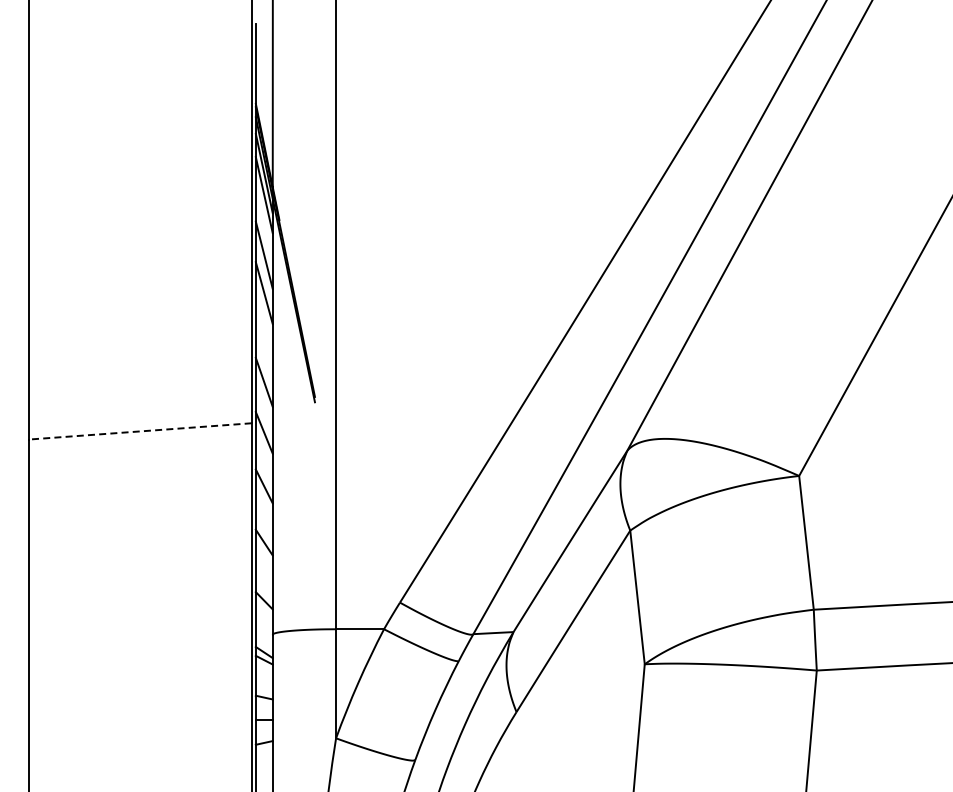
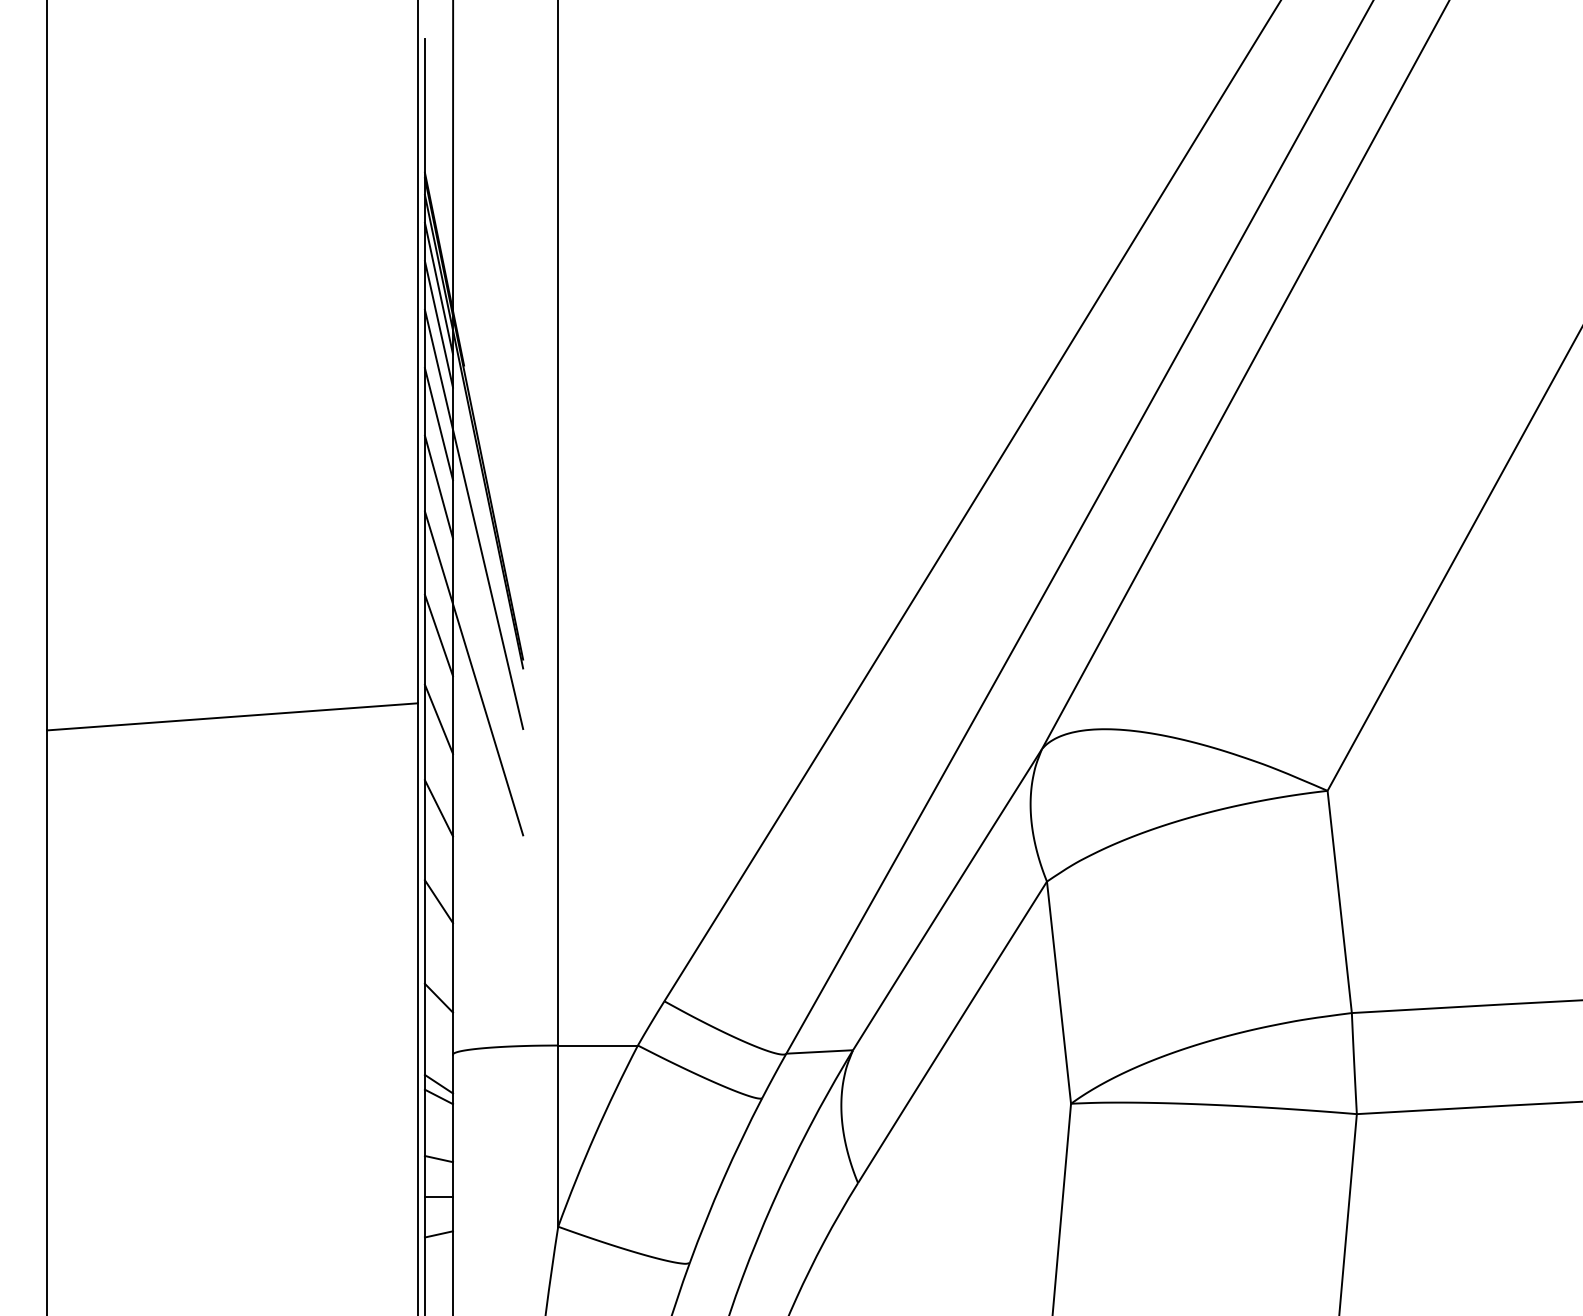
line: (284, 312) -> (472, 519), added
line: (284, 404) -> (472, 672), added
line: (140, 431) -> (233, 716), dashed -> solid

